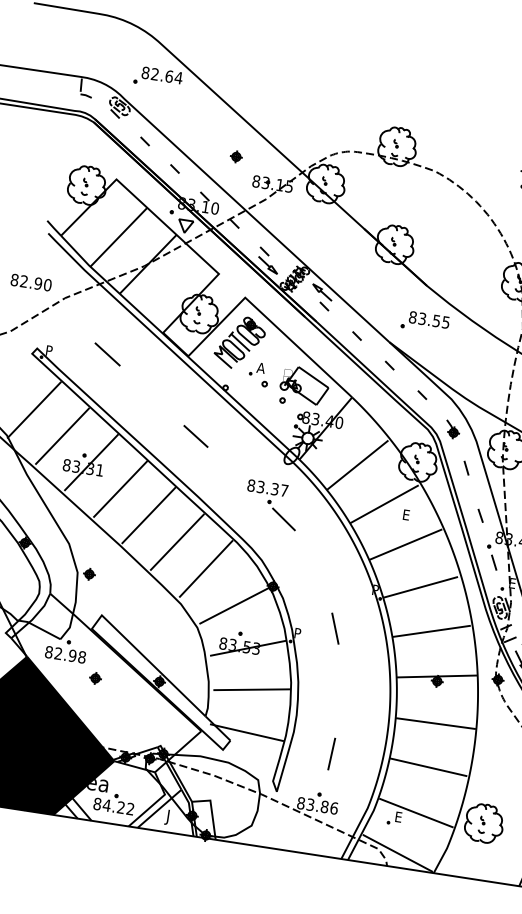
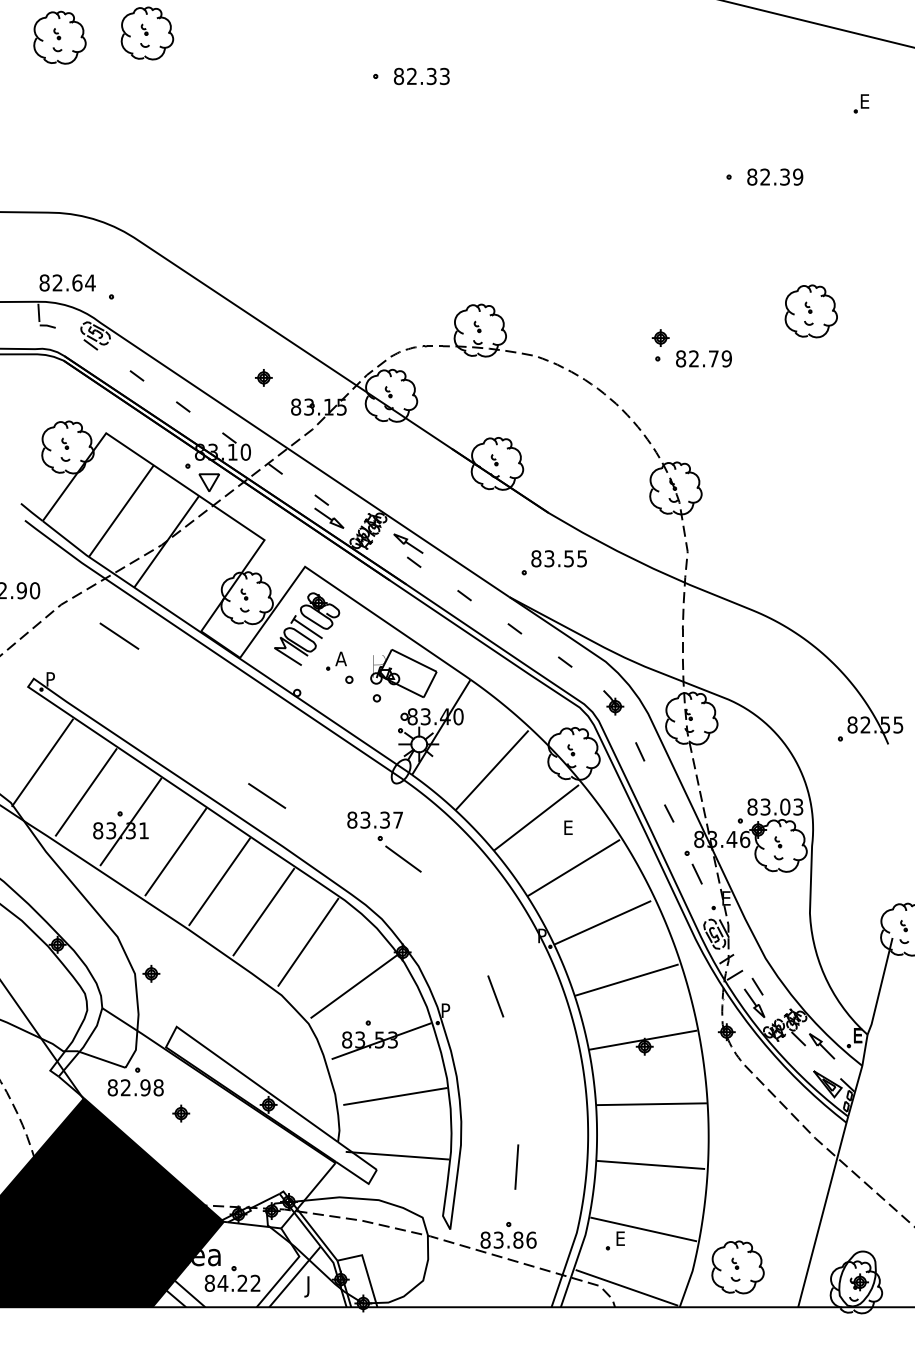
text: (162, 75) -> (67, 282), moved
line: (107, 353) -> (119, 635), moved
line: (196, 436) -> (267, 795), moved
part: (484, 823) -> (737, 1267), moved

